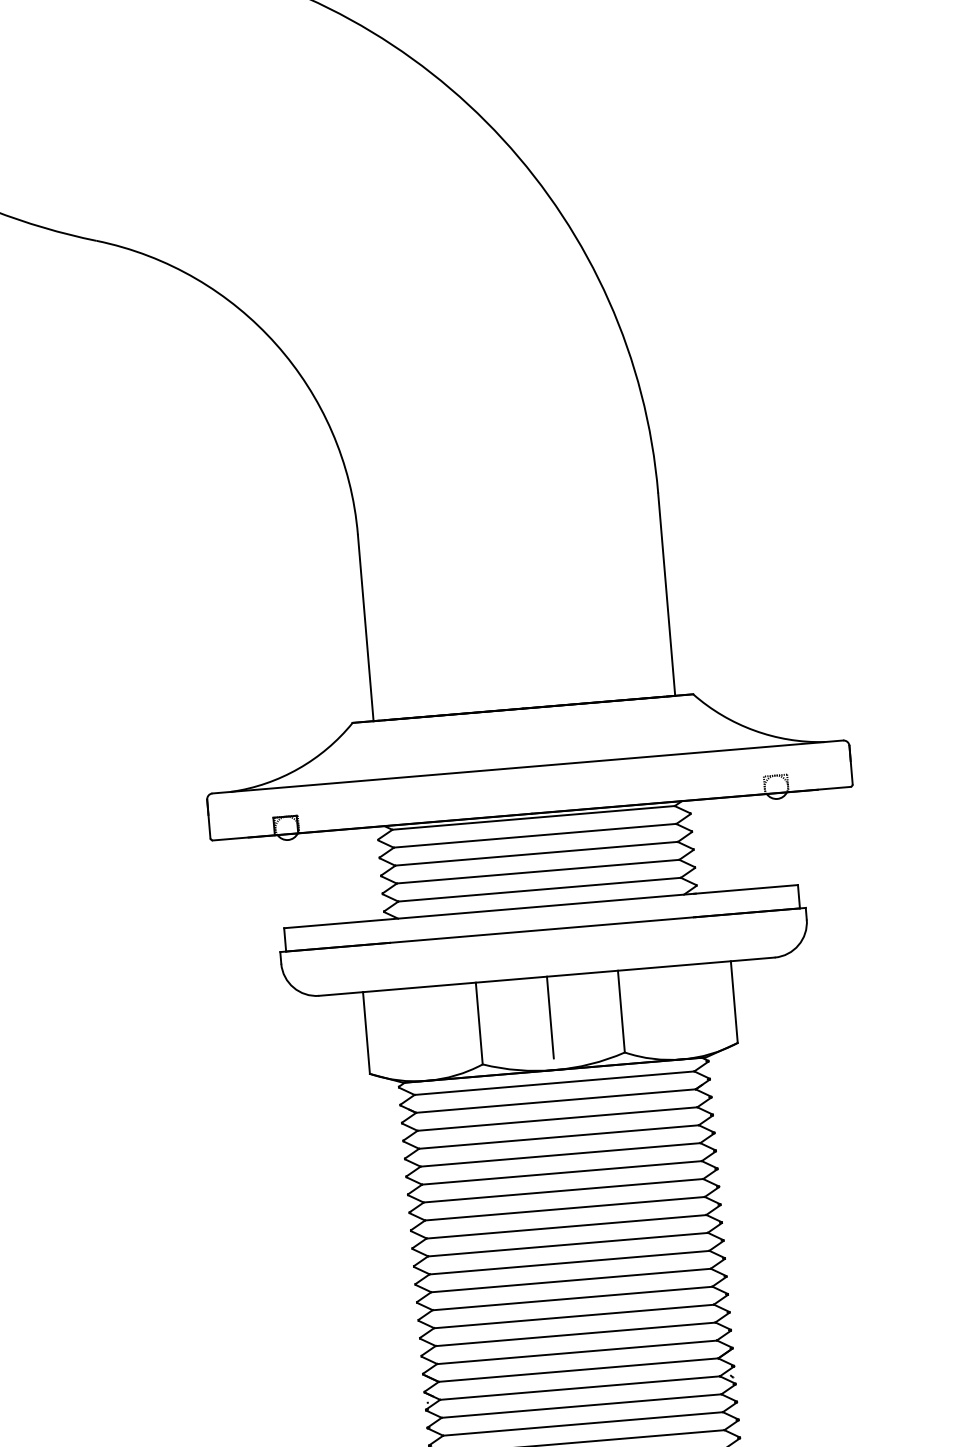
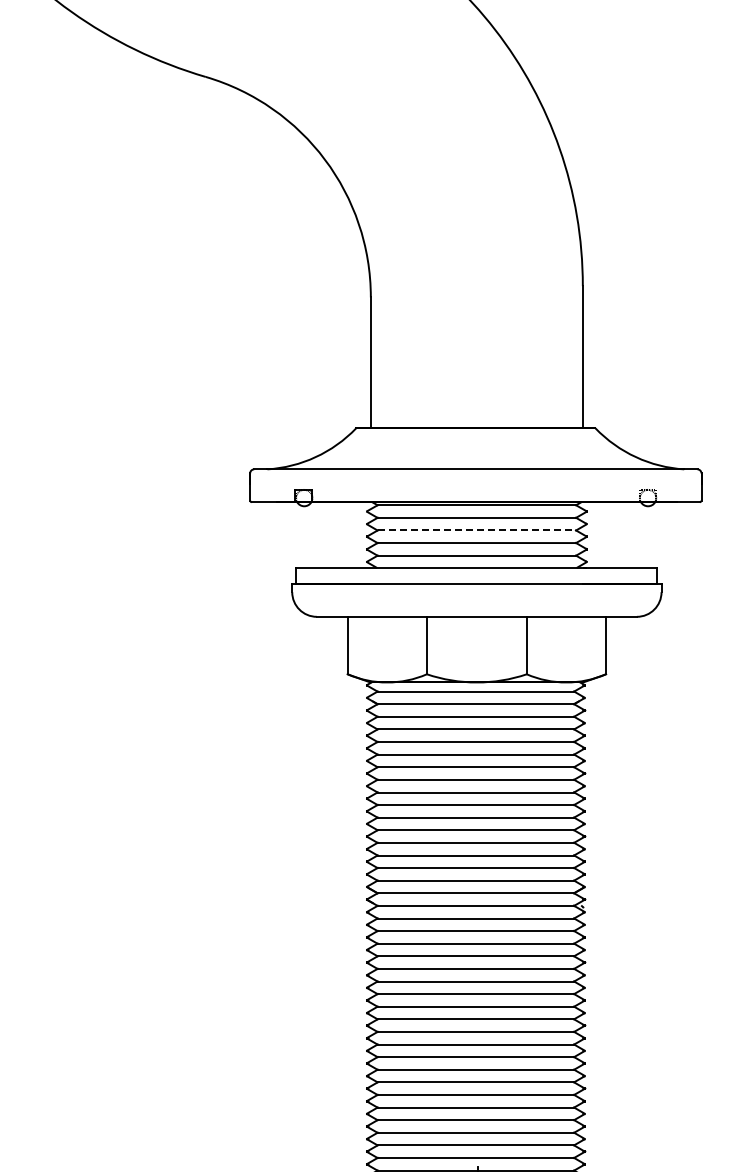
line: (537, 853) -> (477, 530), solid -> dashed
line: (549, 1017) -> (476, 645), removed

